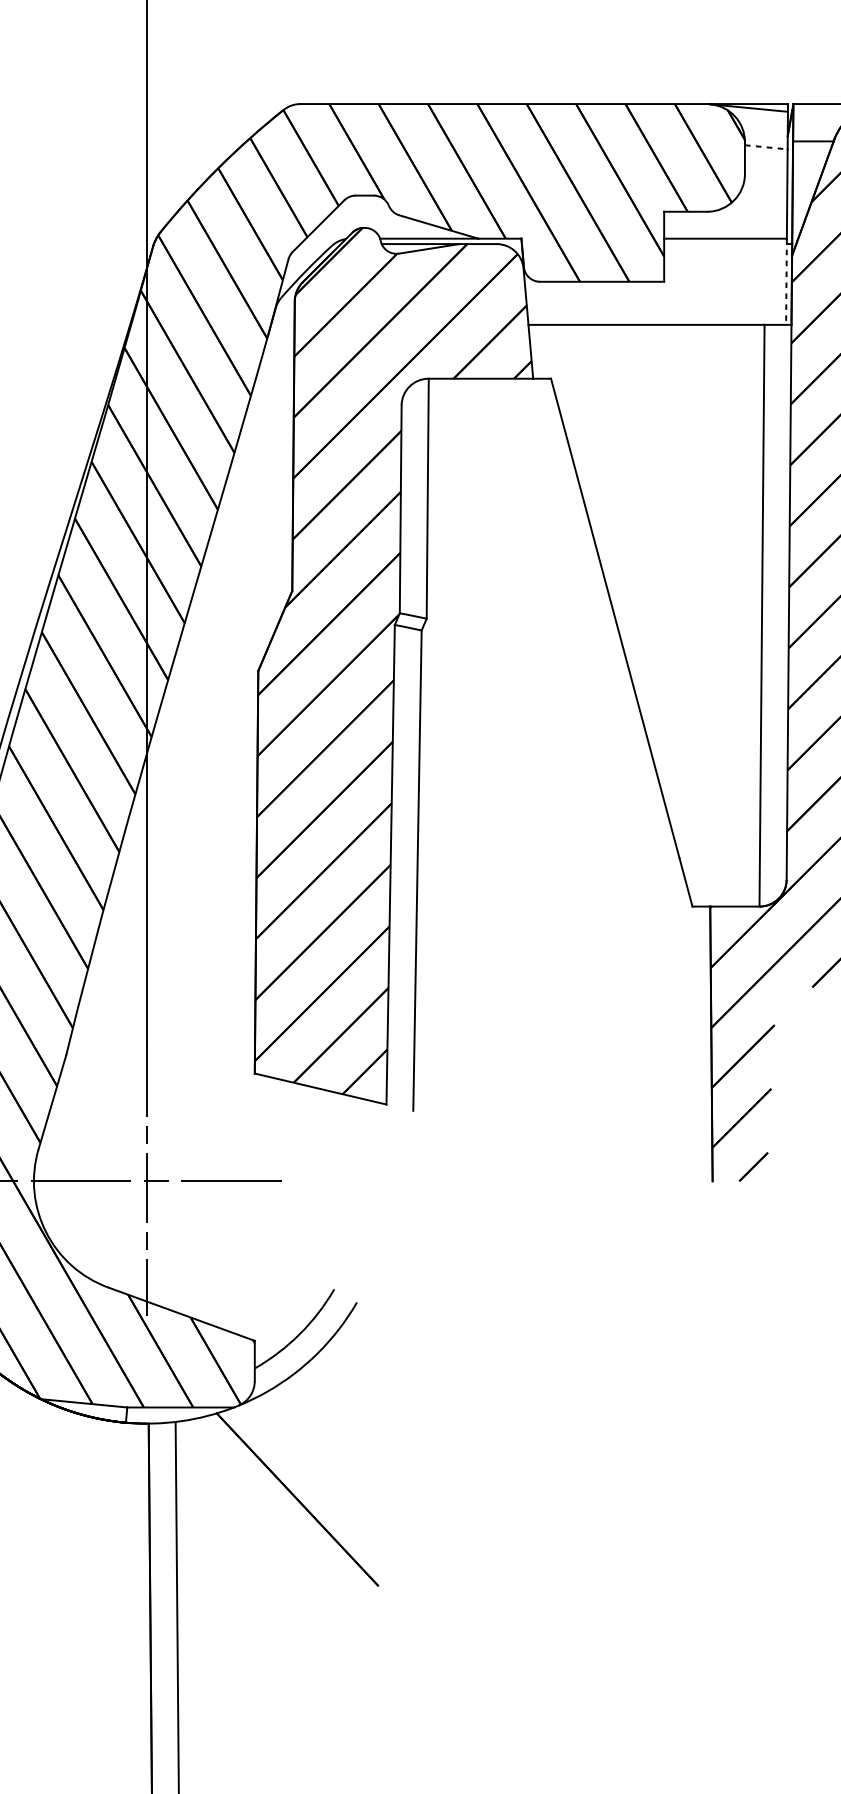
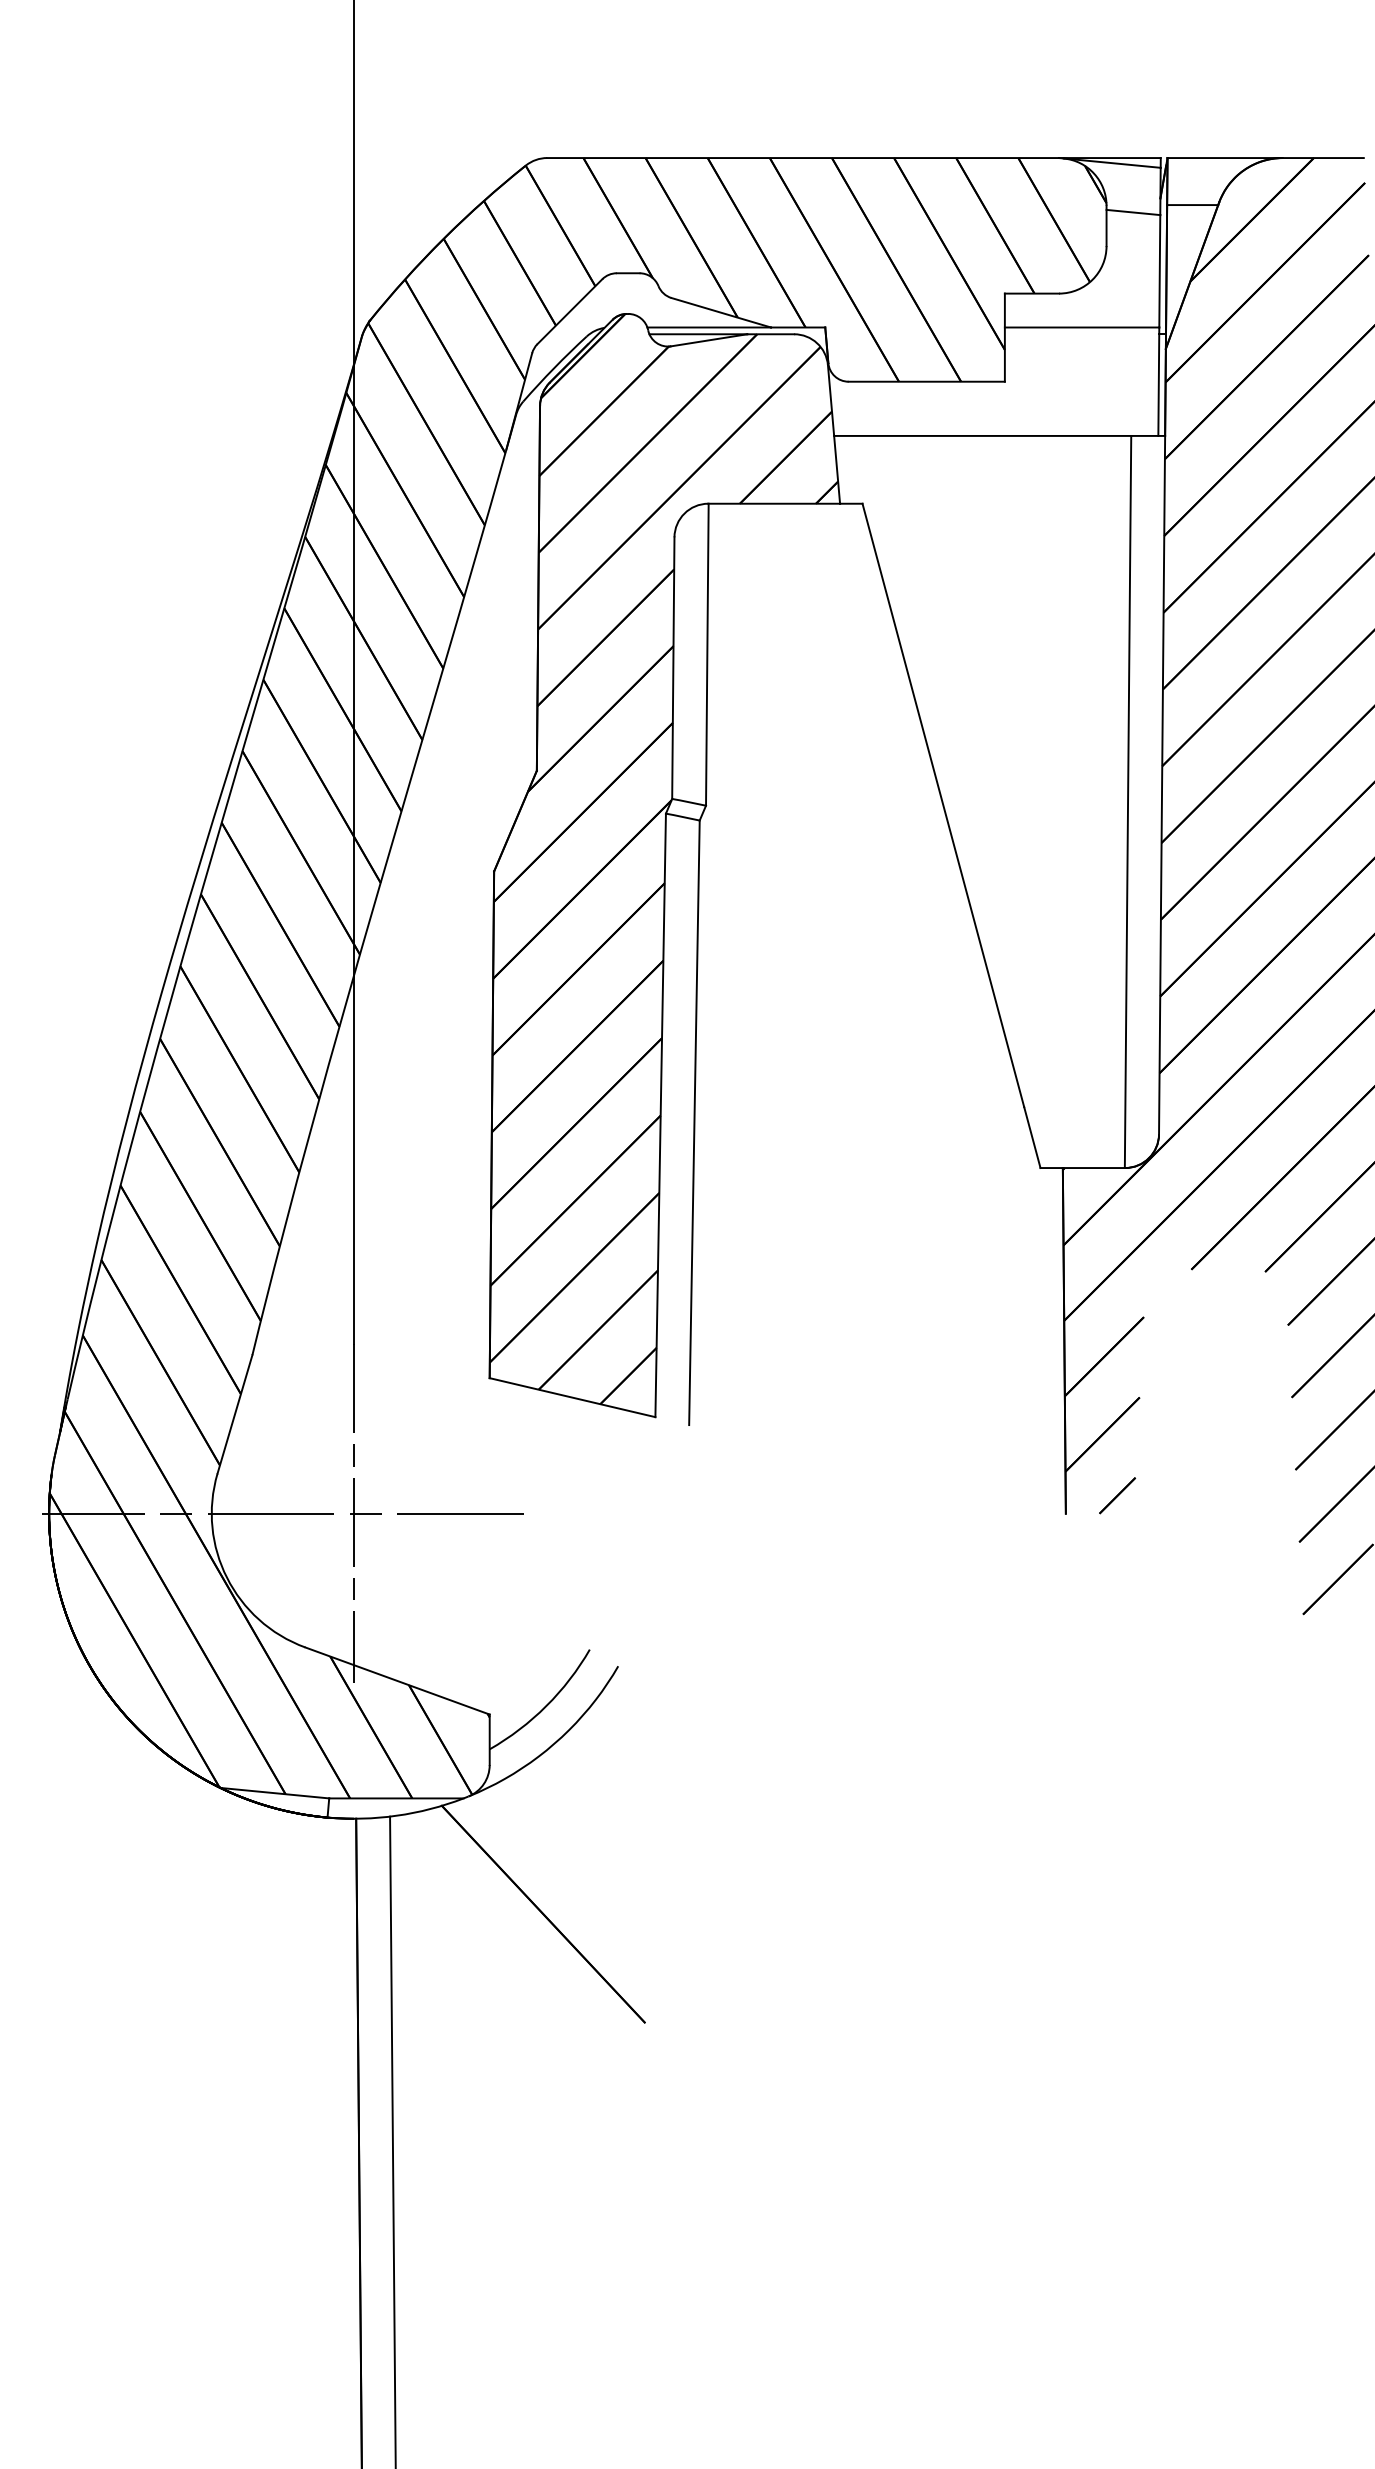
line: (766, 147) -> (1133, 212), dashed -> solid
line: (786, 282) -> (1158, 382), dashed -> solid

